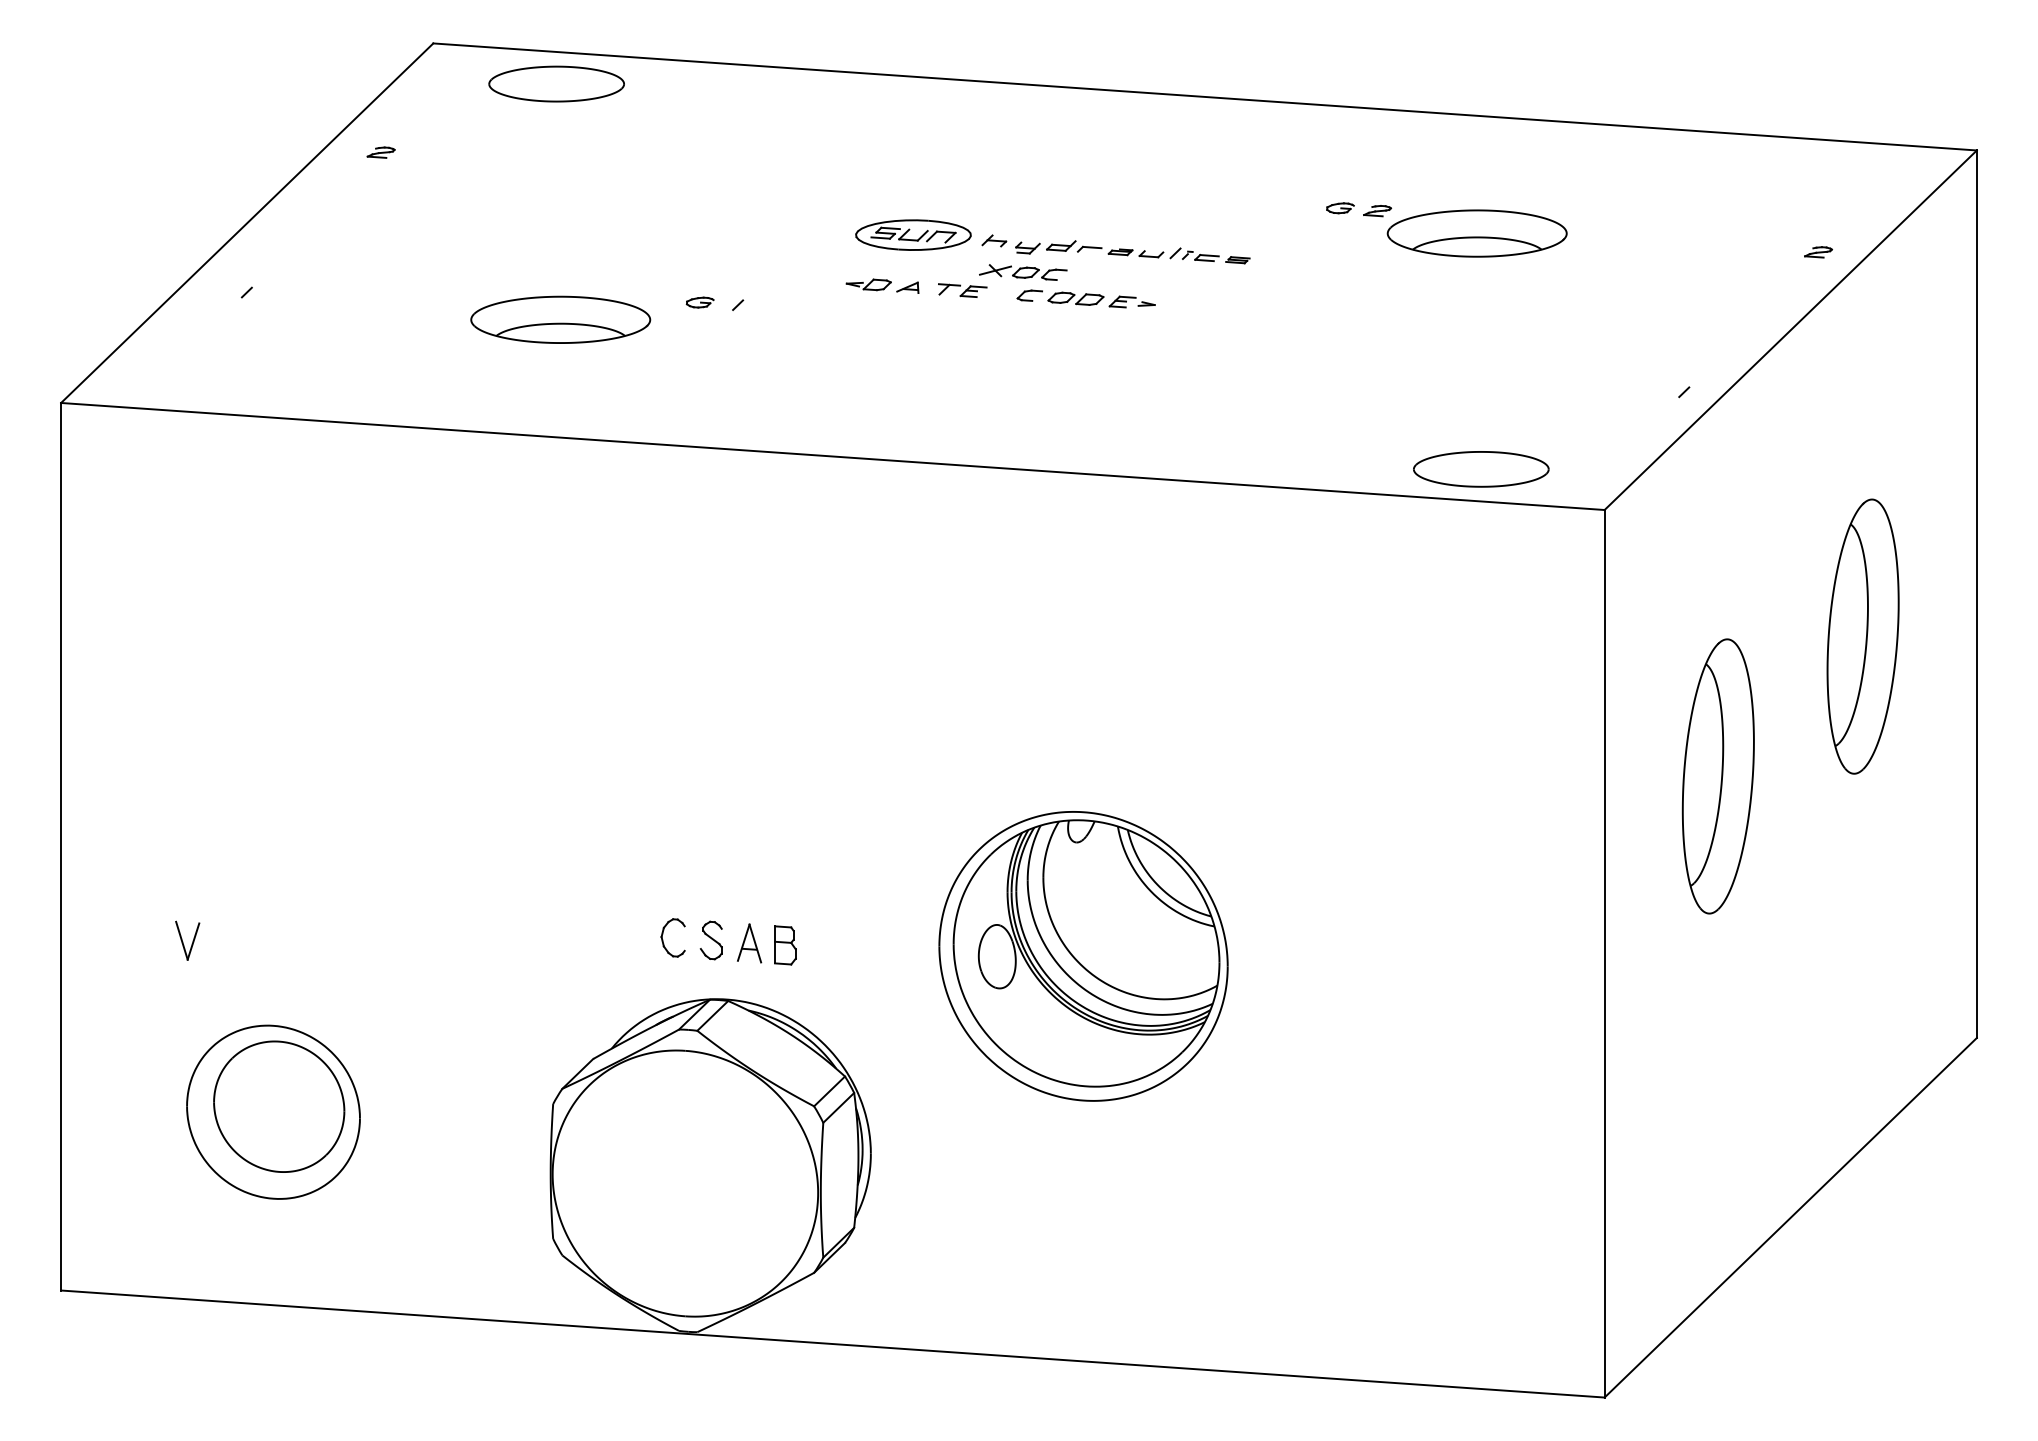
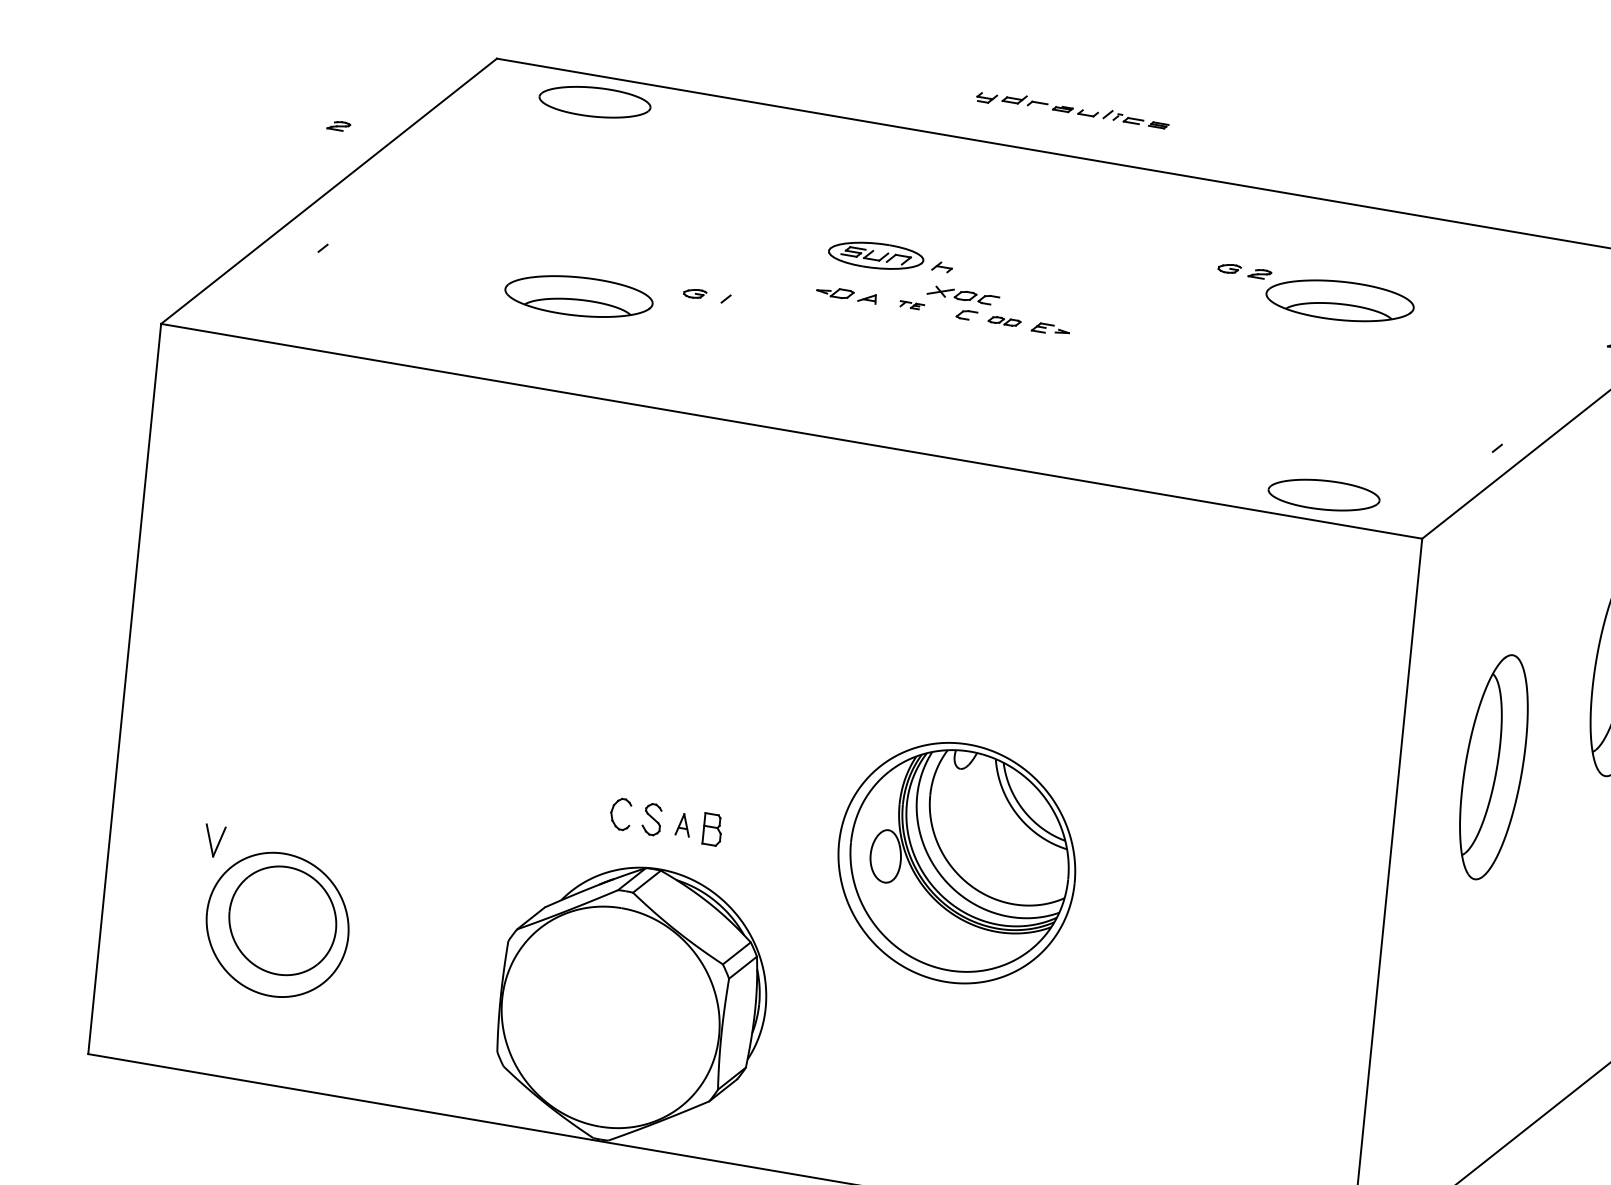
part: (380, 152) -> (338, 125), moved
part: (1132, 252) -> (1072, 110), moved
part: (962, 290) -> (911, 305), size x0.6
part: (1075, 298) -> (1004, 321), size x0.7
part: (187, 940) -> (214, 840), moved
part: (749, 943) -> (683, 825), size x0.7

